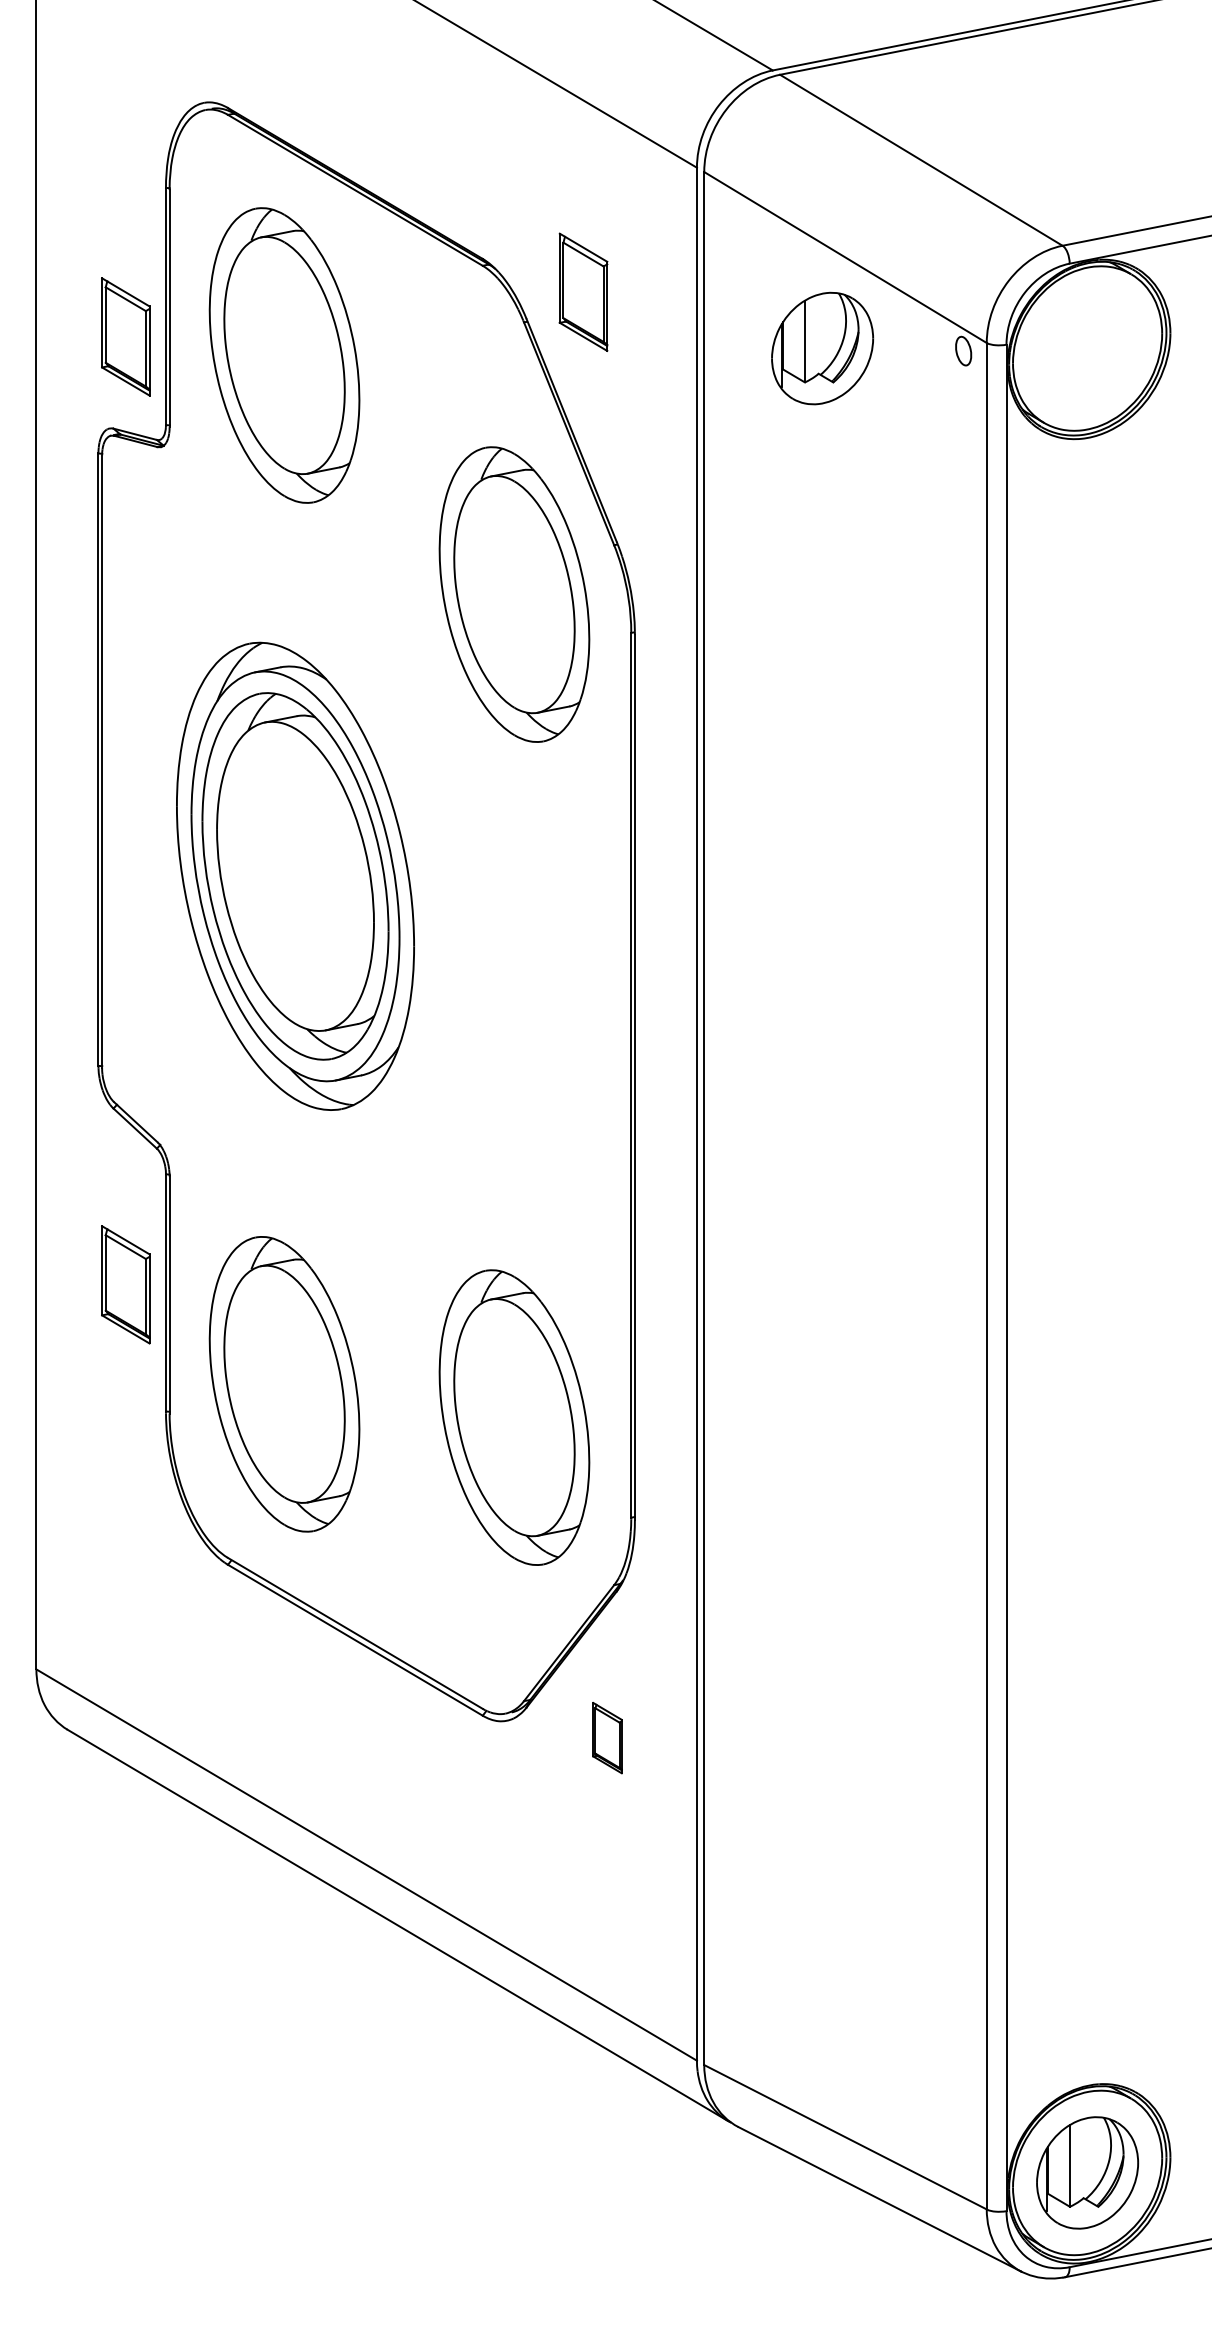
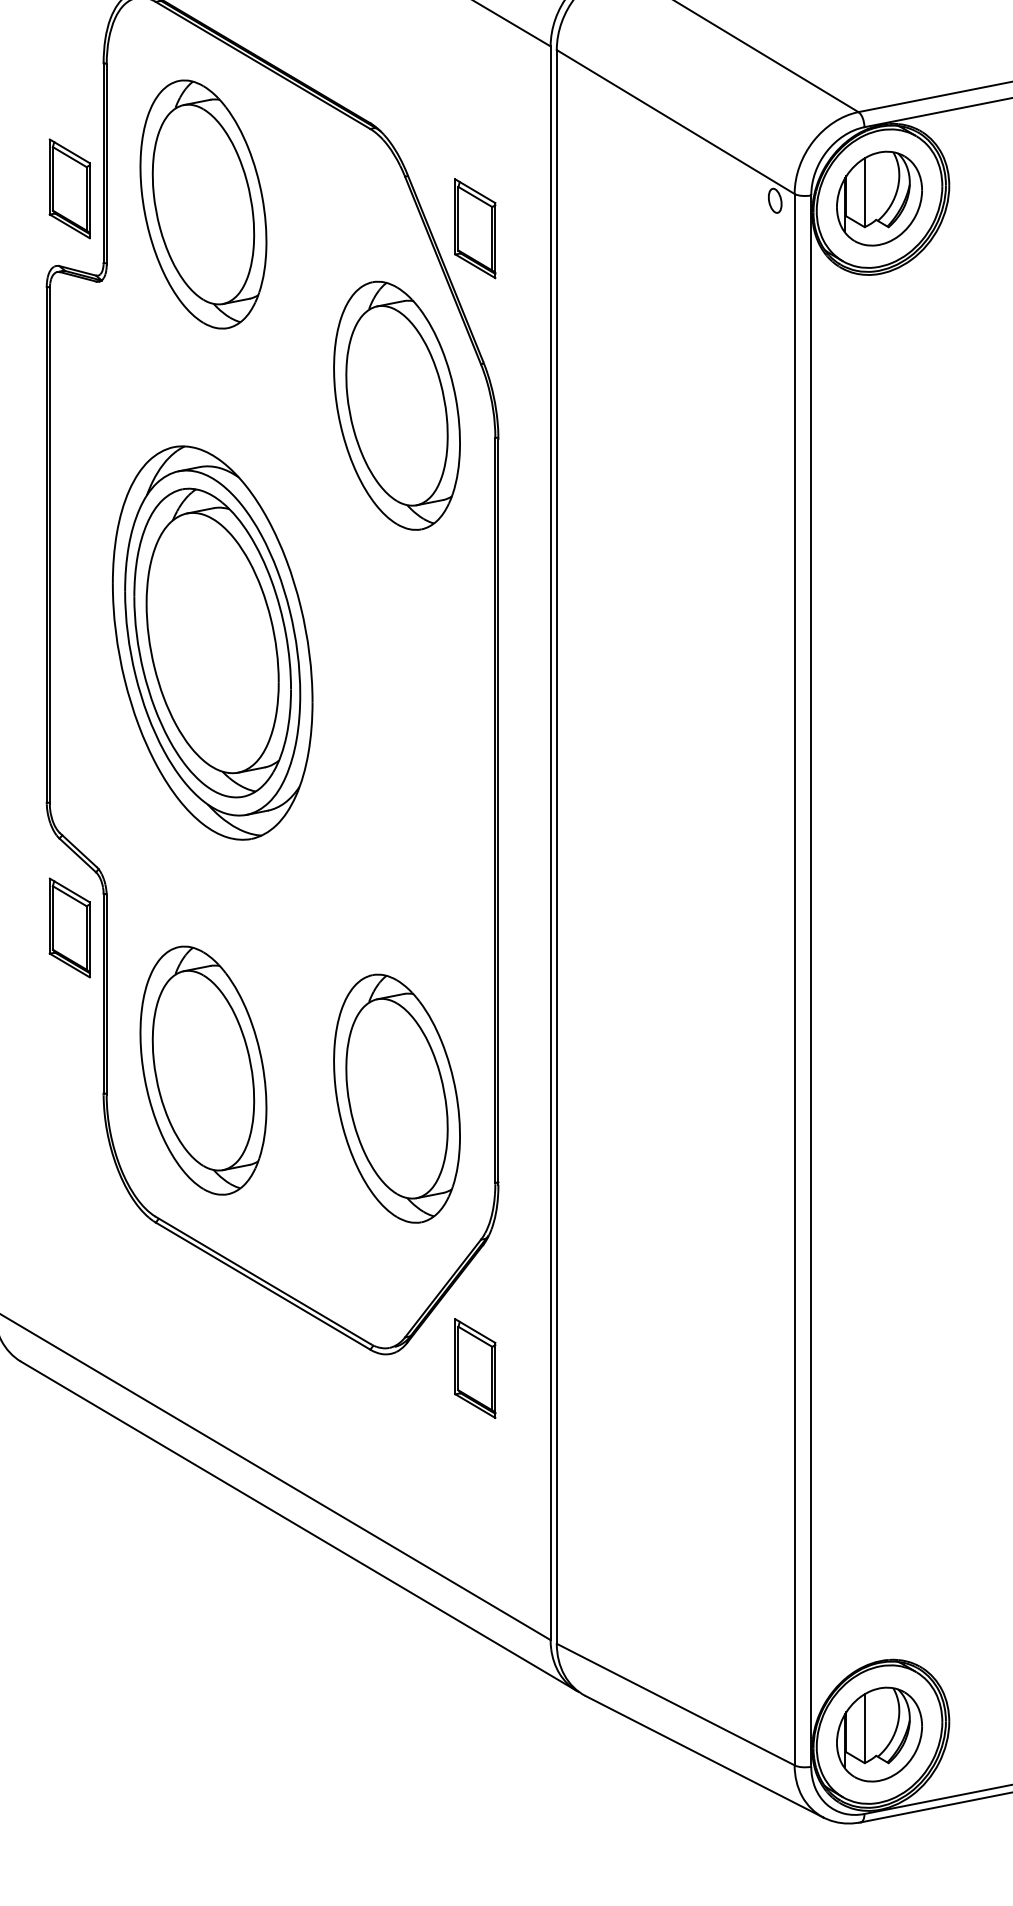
part: (583, 291) -> (475, 228), moved
part: (822, 348) -> (879, 198), moved
part: (125, 1284) -> (69, 927), moved
part: (607, 1737) -> (475, 1368), size x1.67

